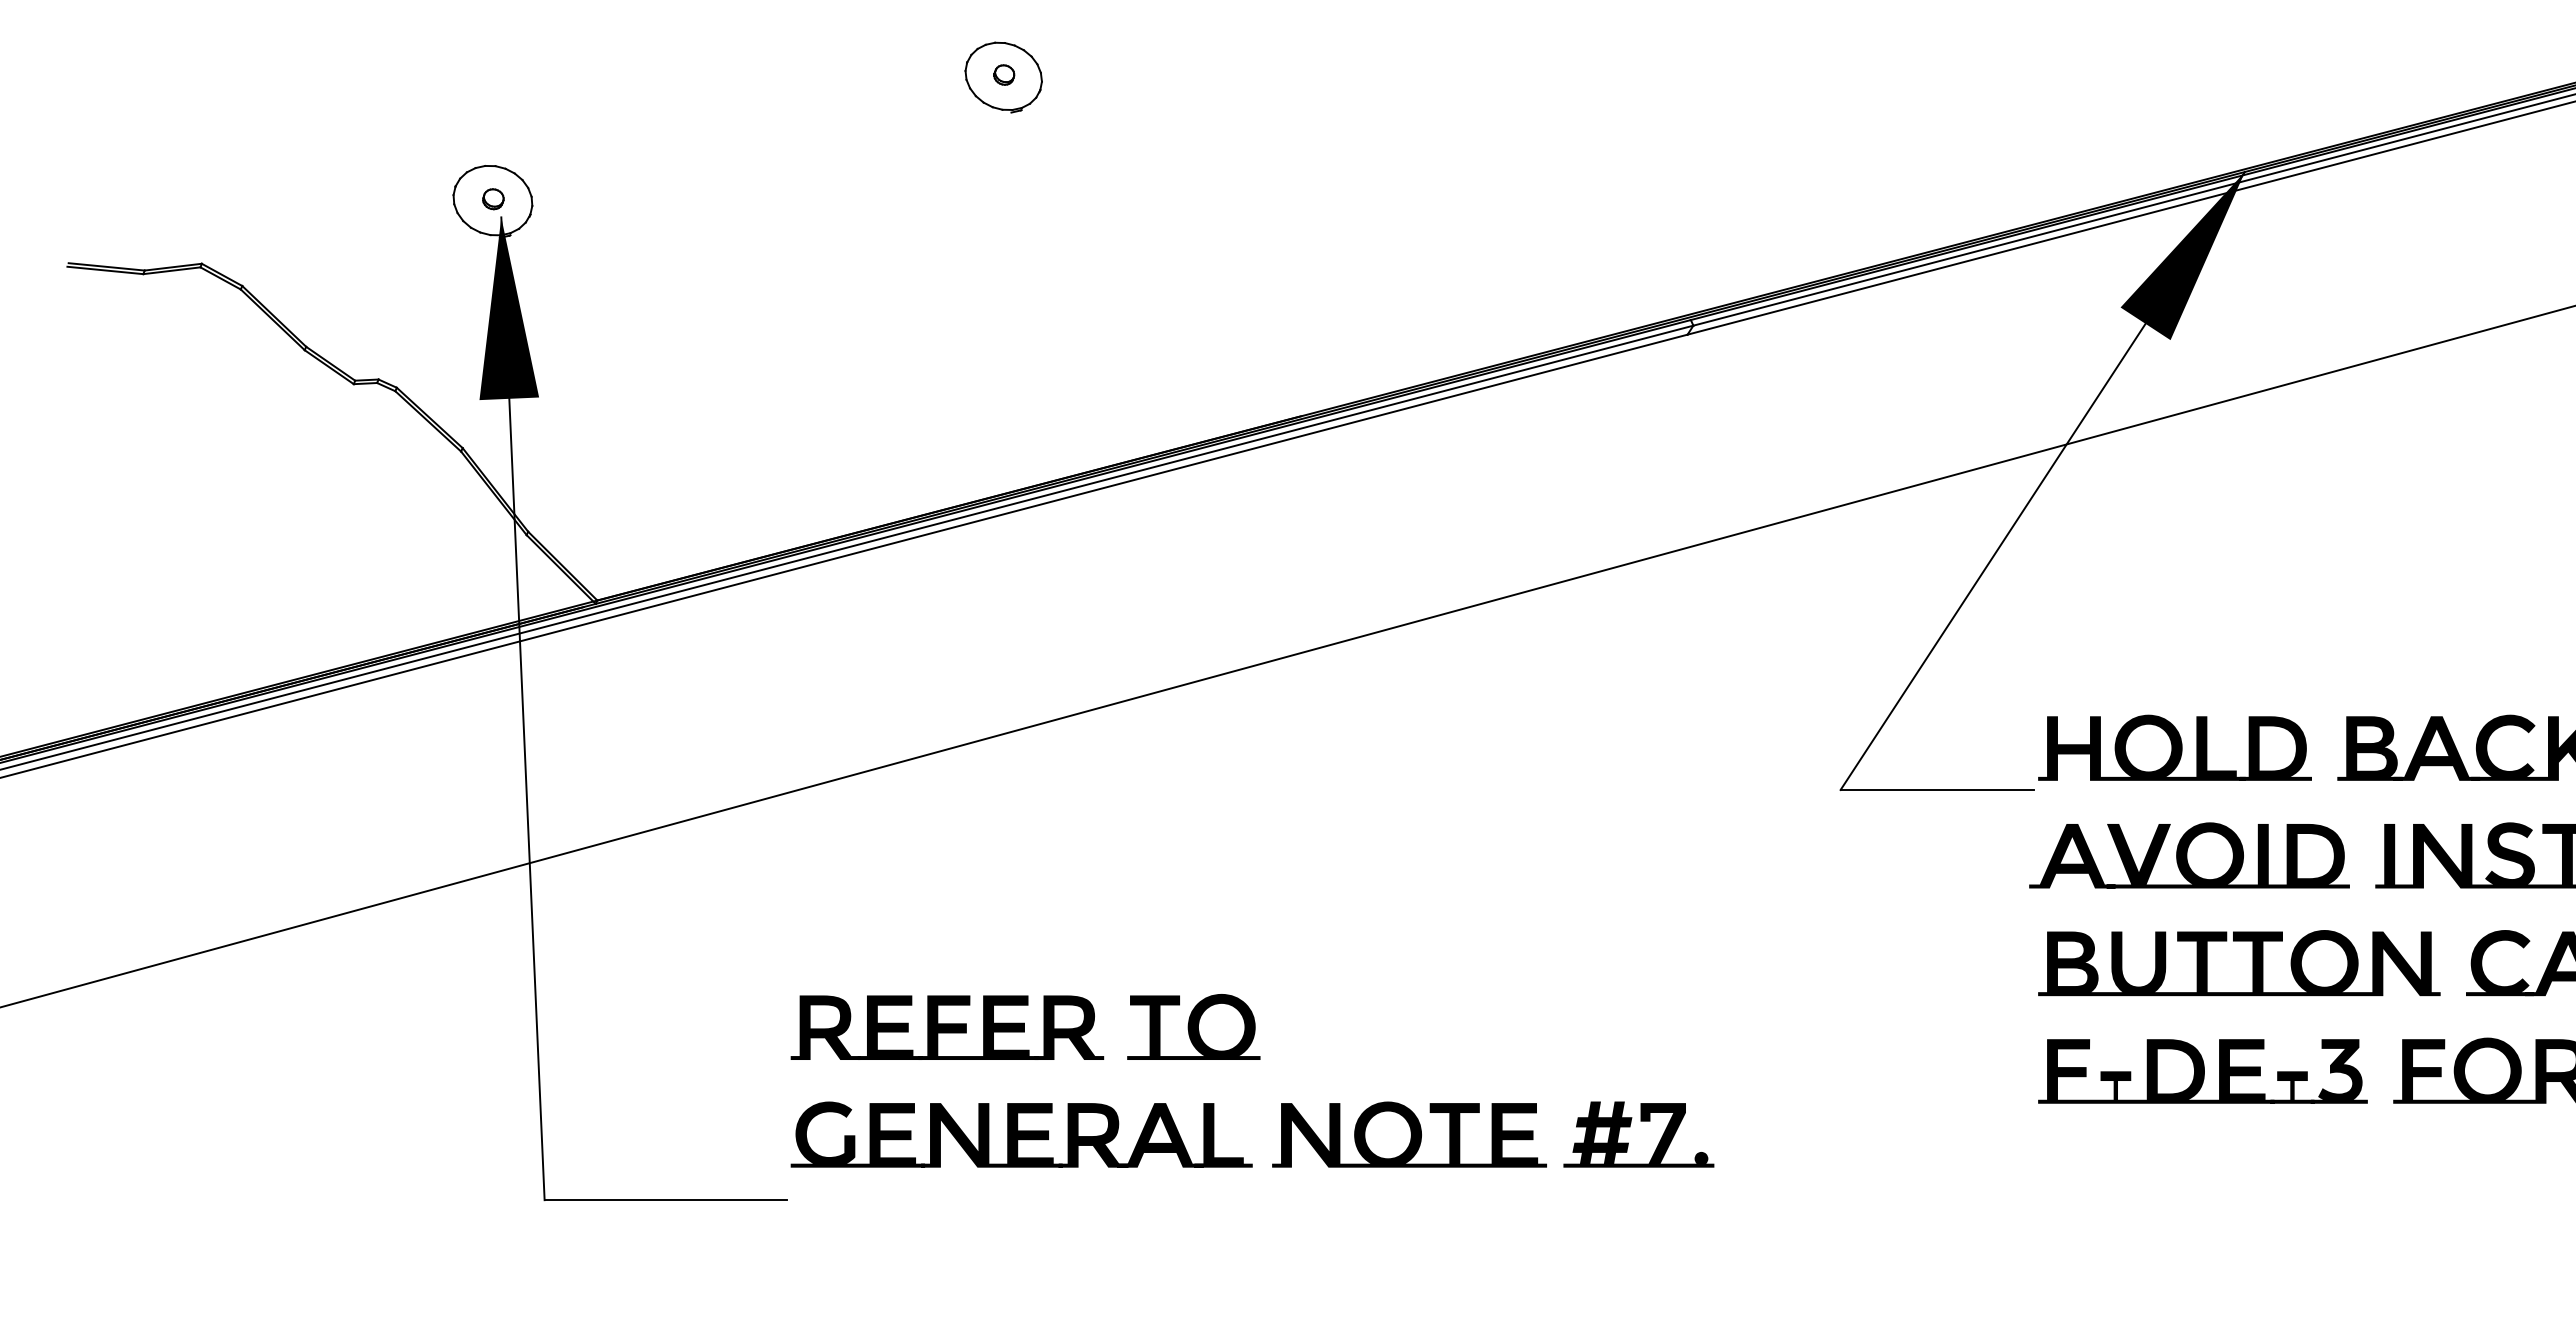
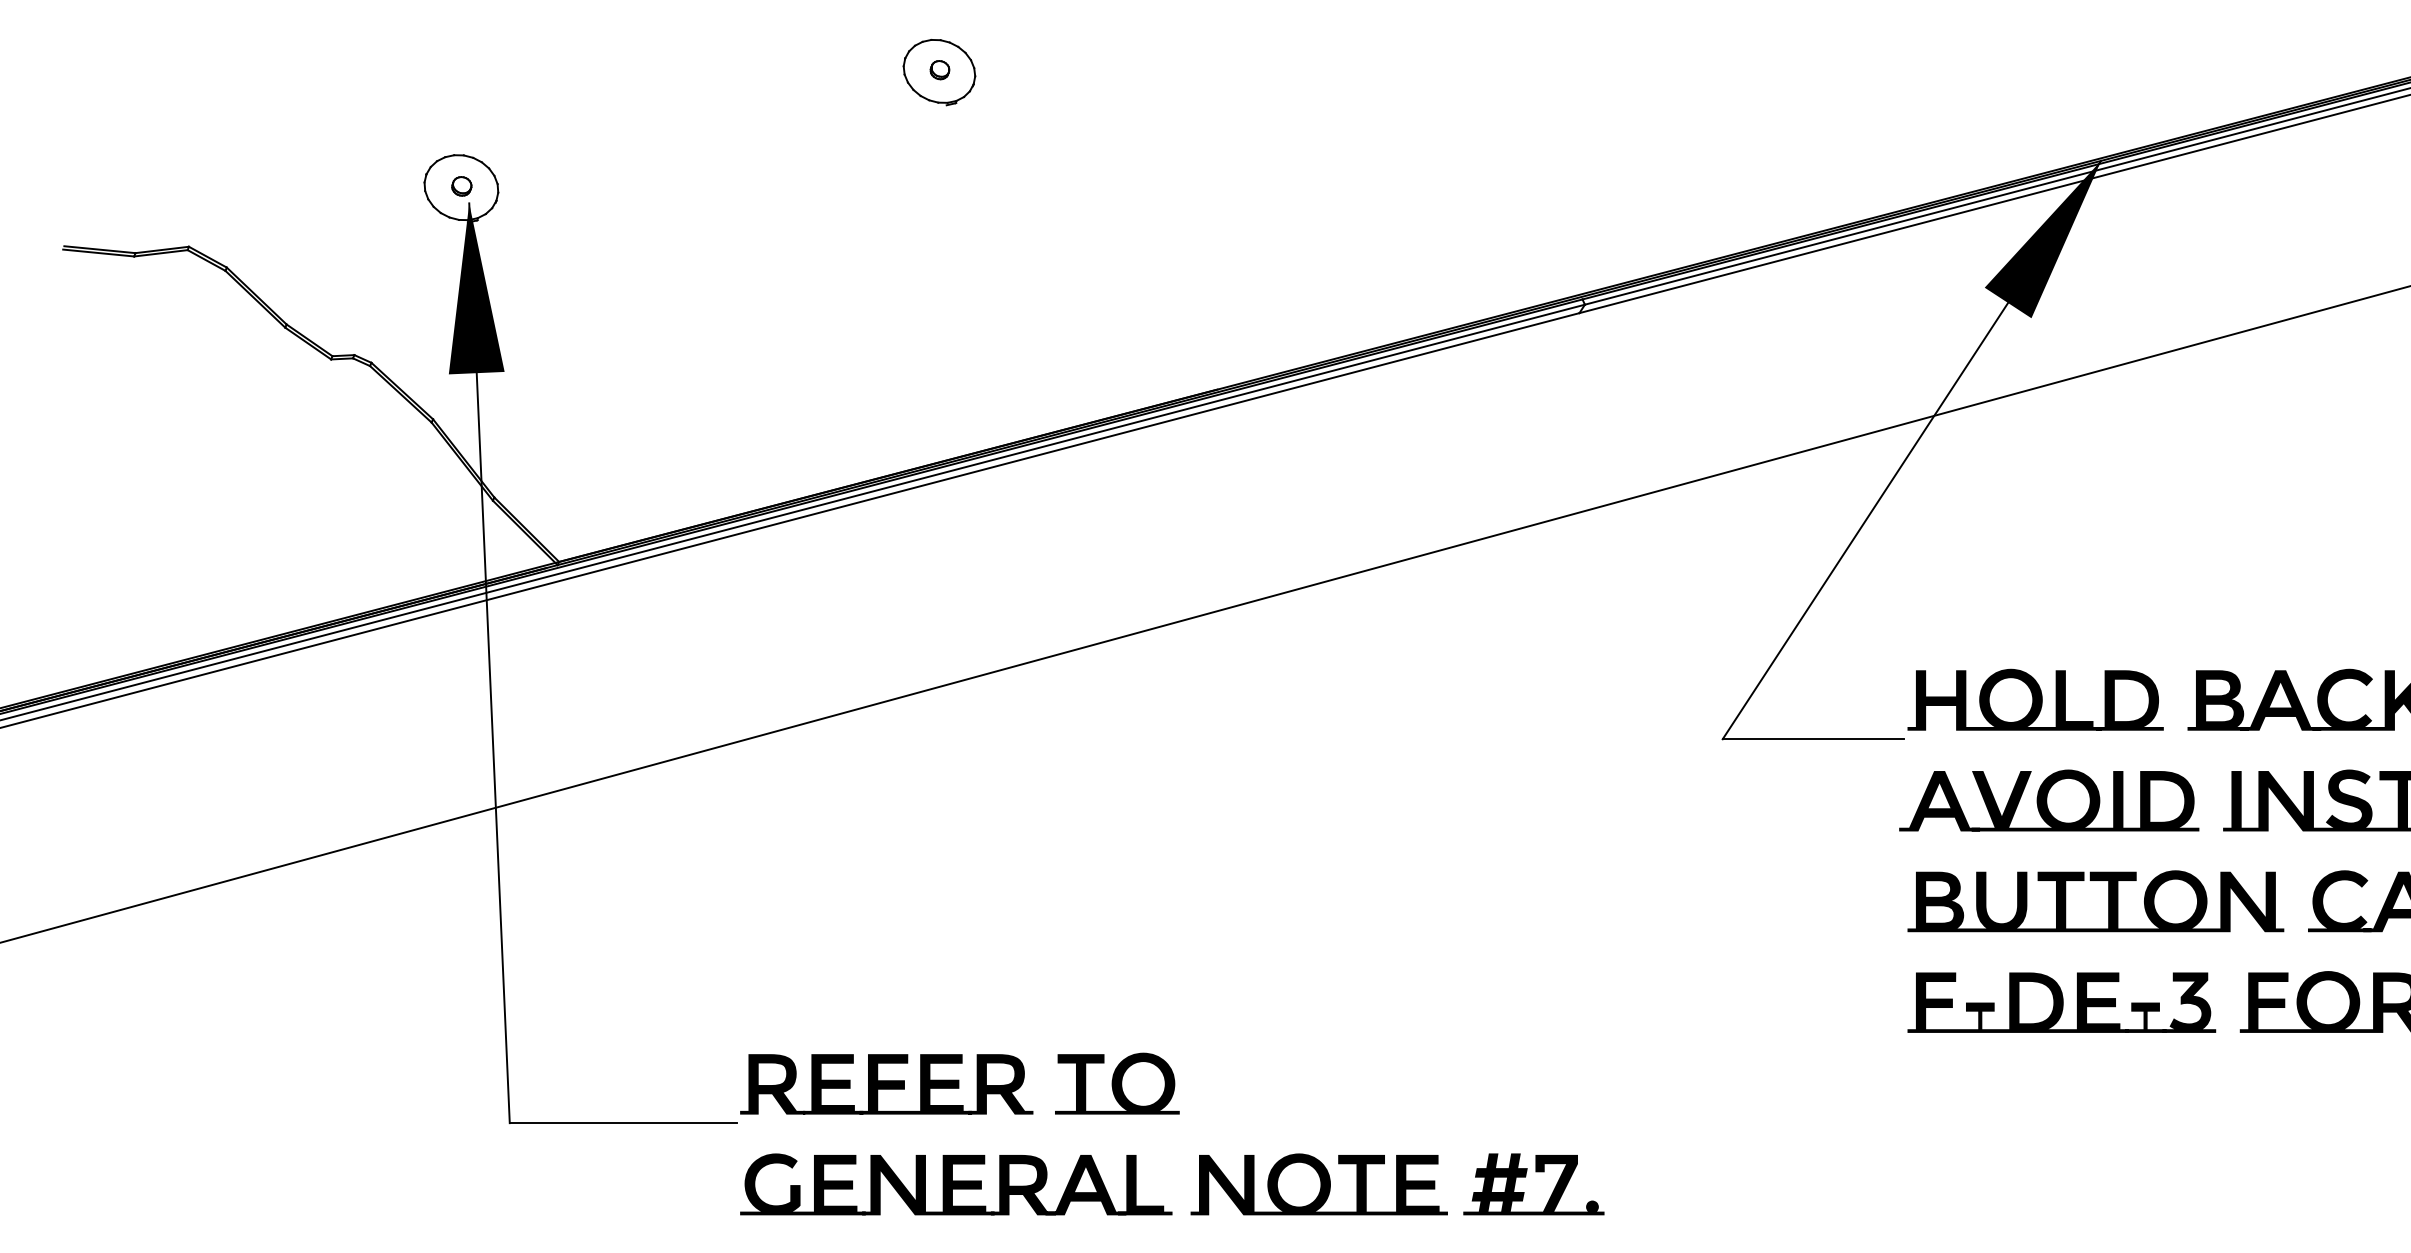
text: (1252, 1080) -> (1172, 1133), moved

